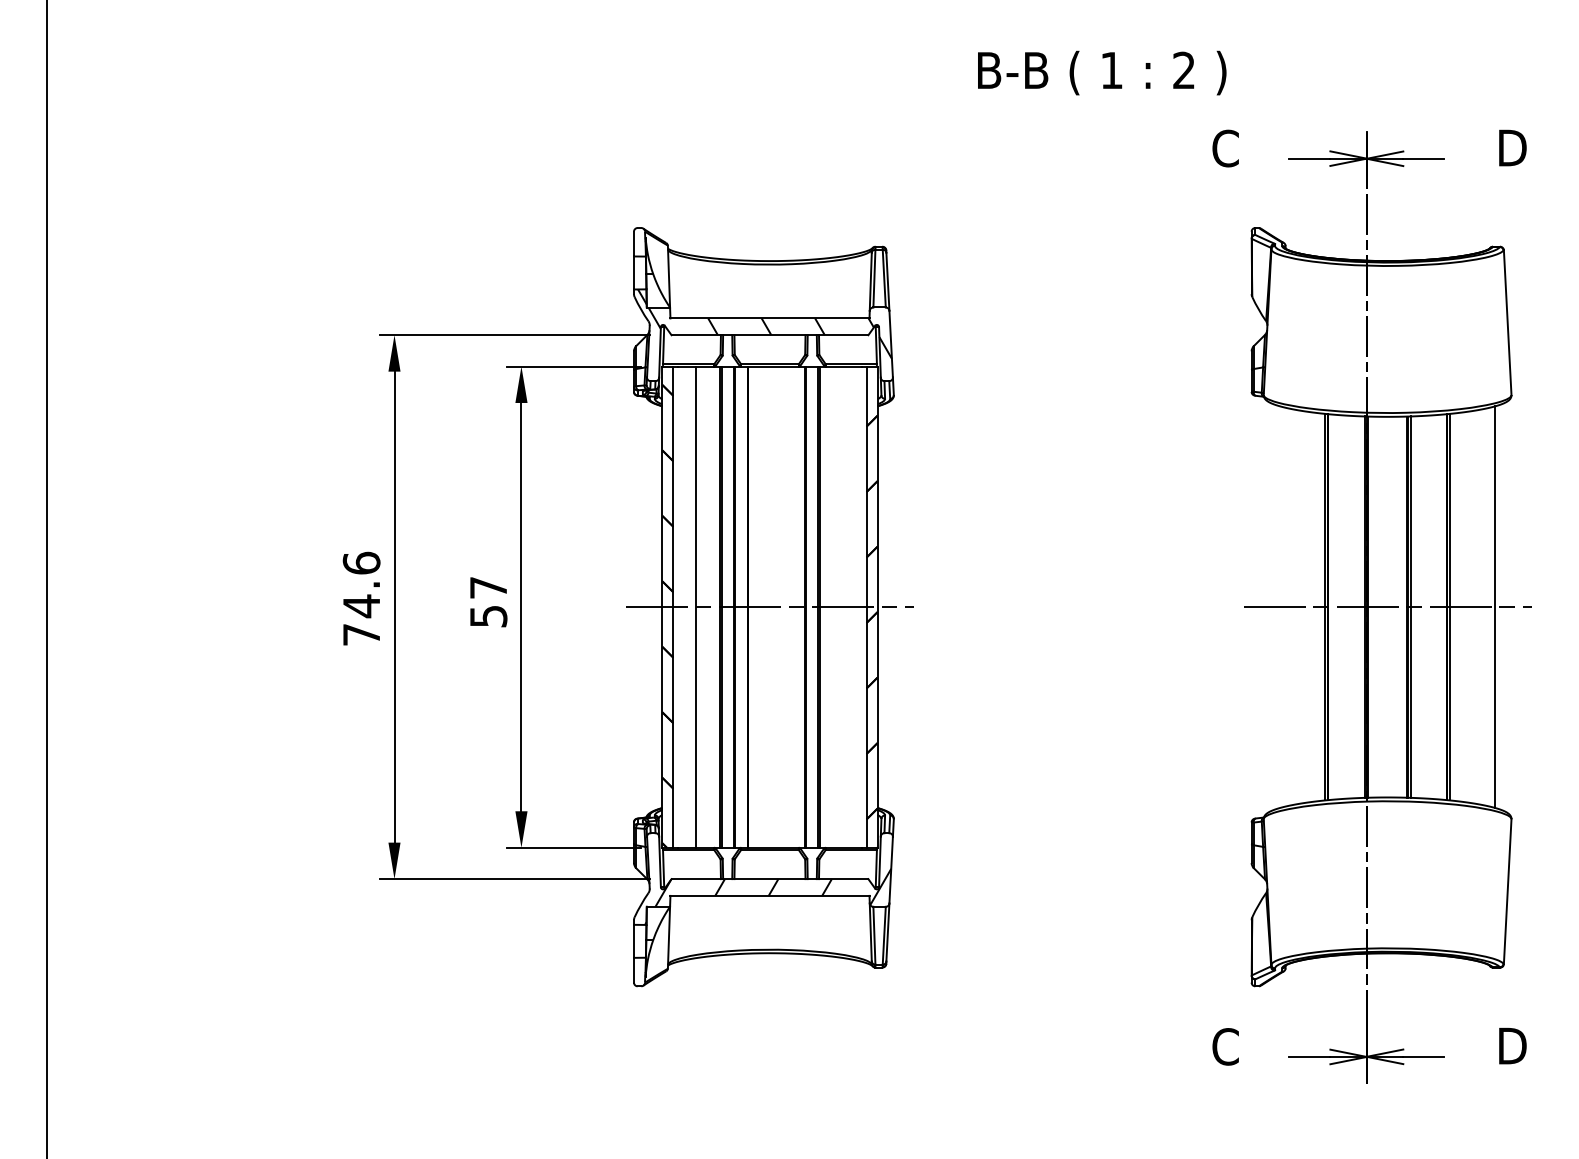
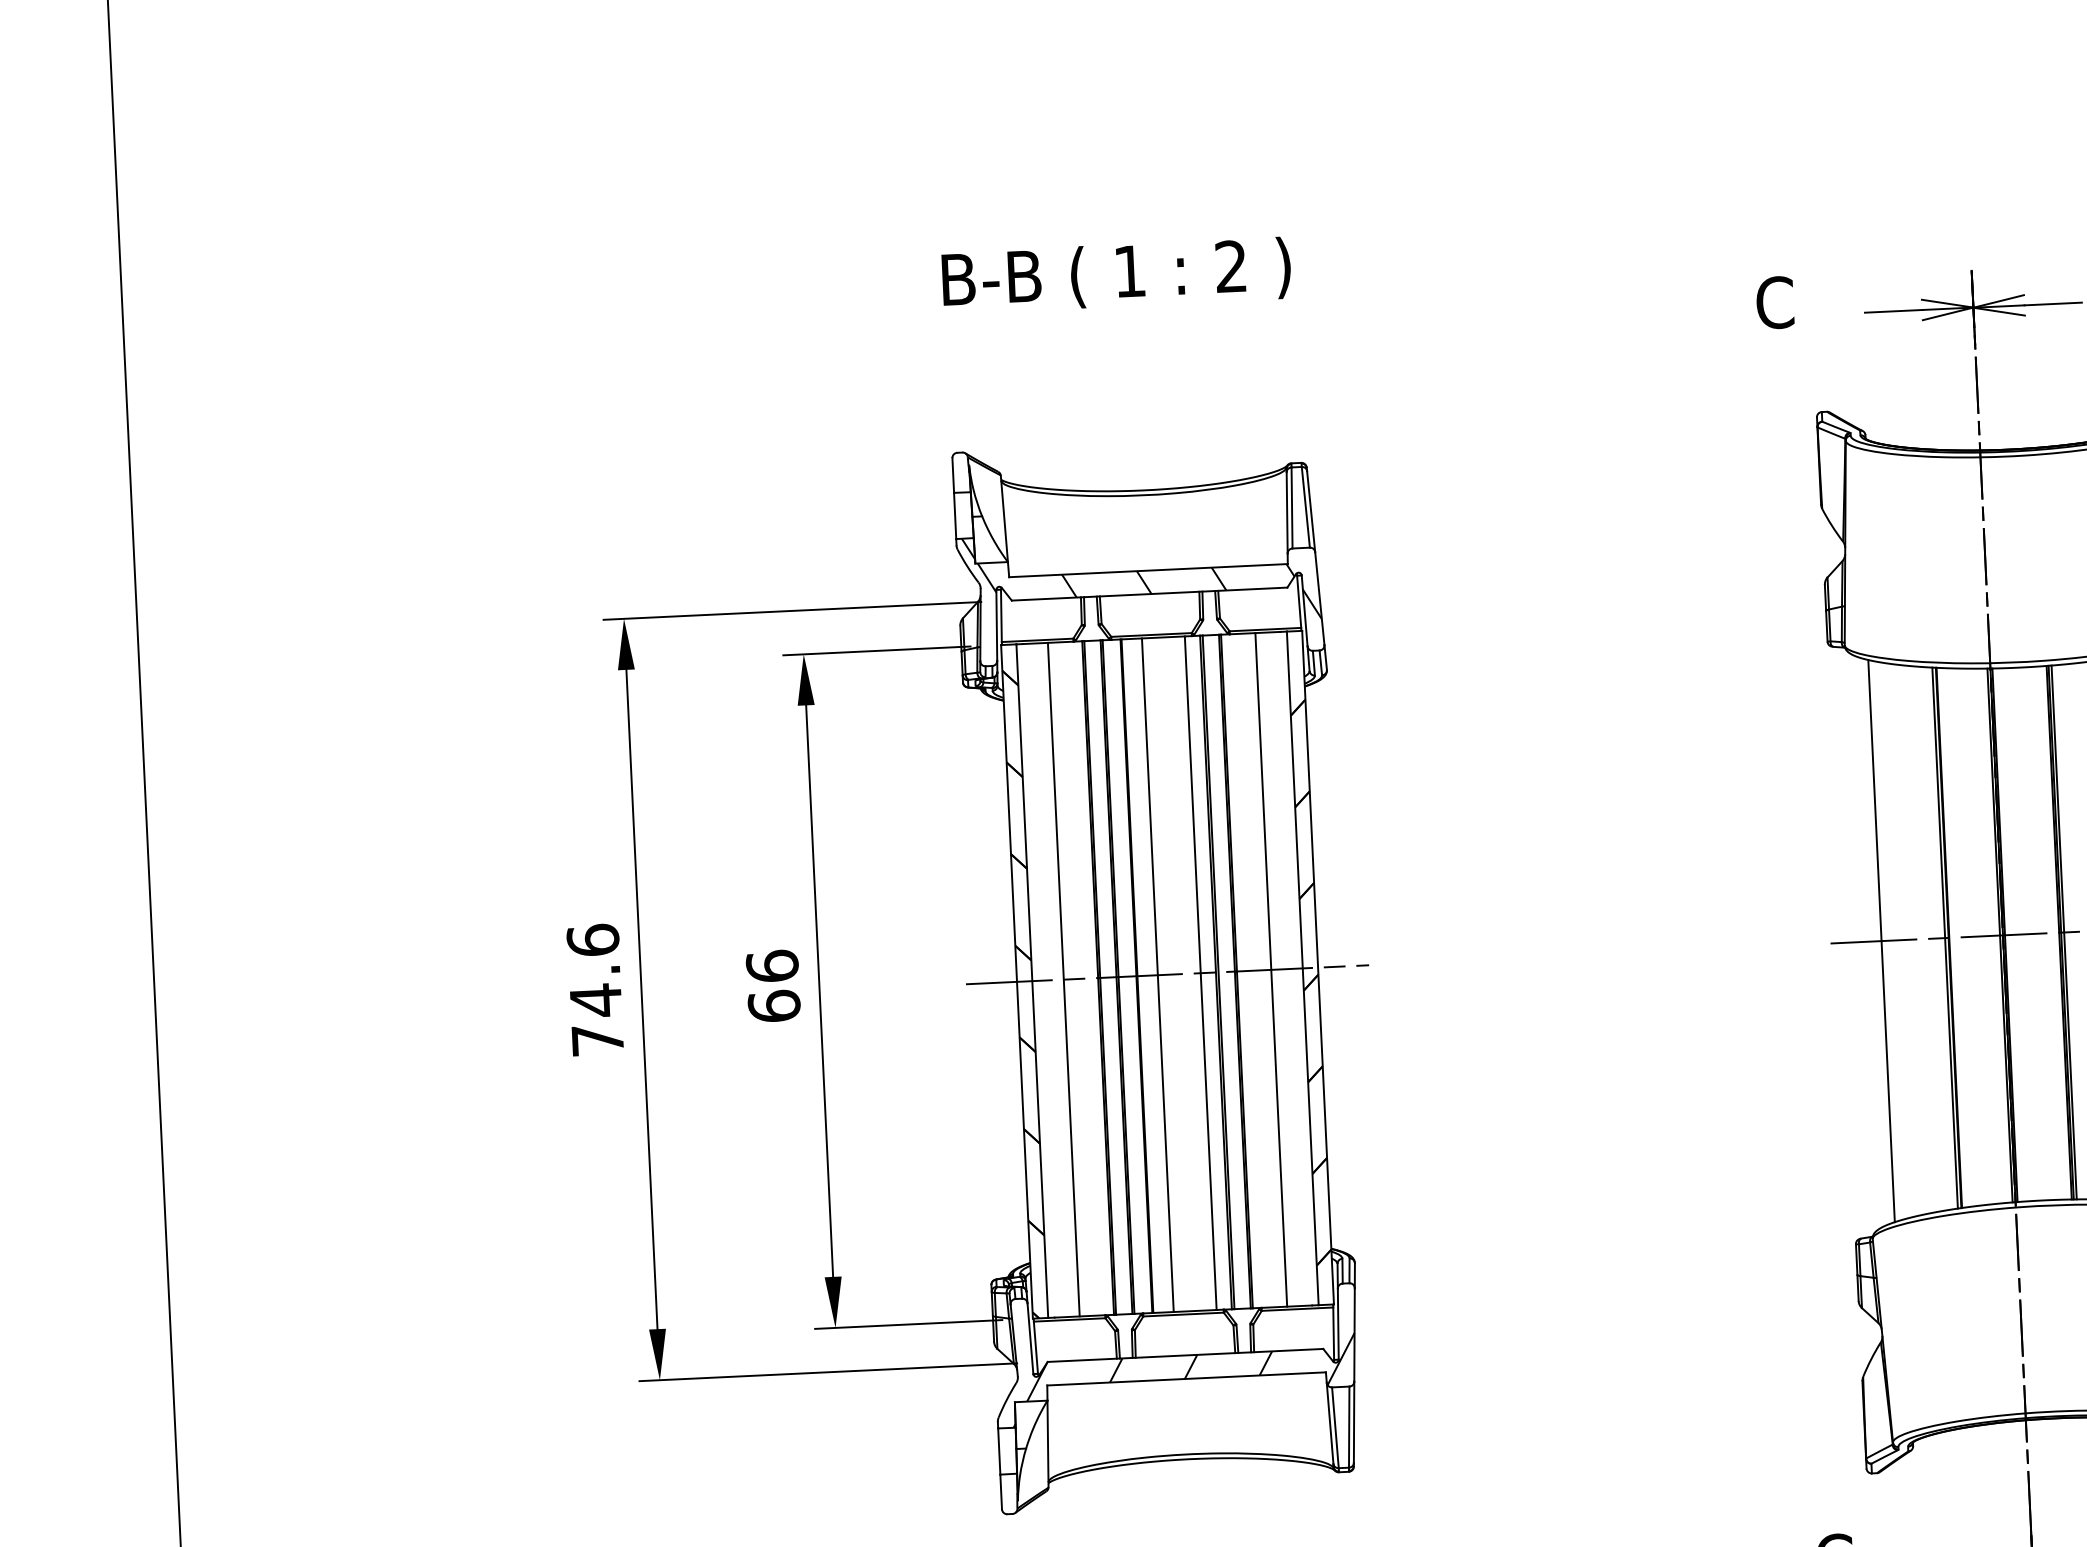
text: (1102, 72) -> (1117, 274), moved
text: (488, 601) -> (773, 985), 57 -> 66
line: (763, 606) -> (1158, 974), added
line: (793, 606) -> (1200, 972), added
line: (844, 606) -> (1271, 968), added
line: (1280, 606) -> (1882, 940), added

